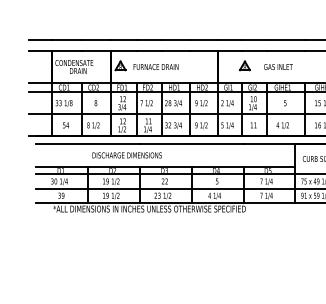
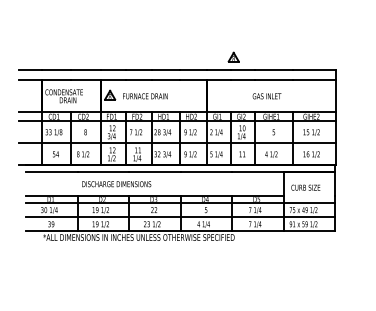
part: (244, 65) -> (233, 56), moved

